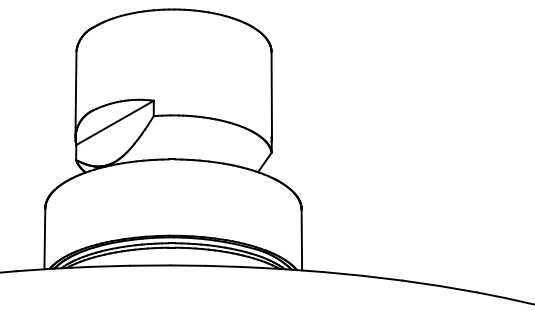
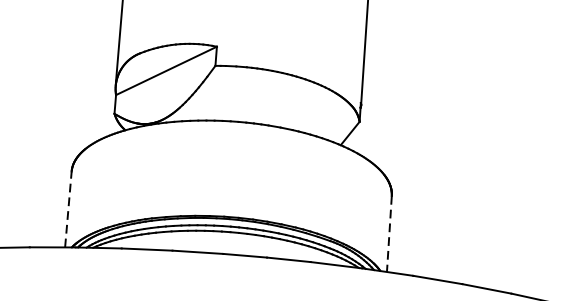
line: (44, 238) -> (67, 208), solid -> dashed
line: (301, 240) -> (388, 234), solid -> dashed

